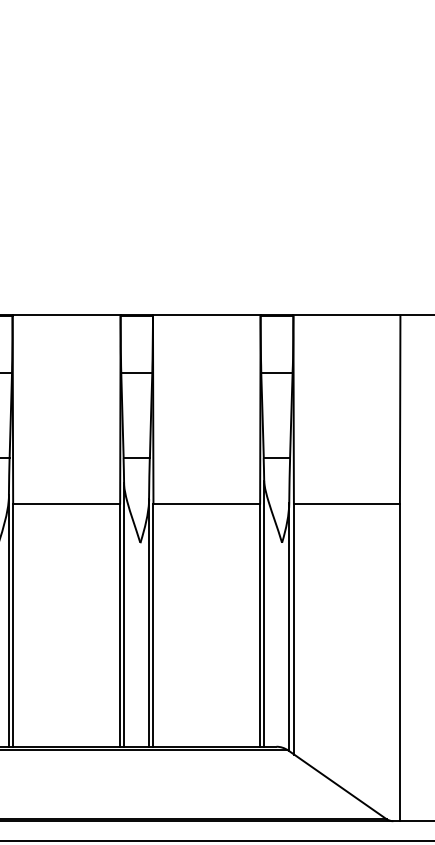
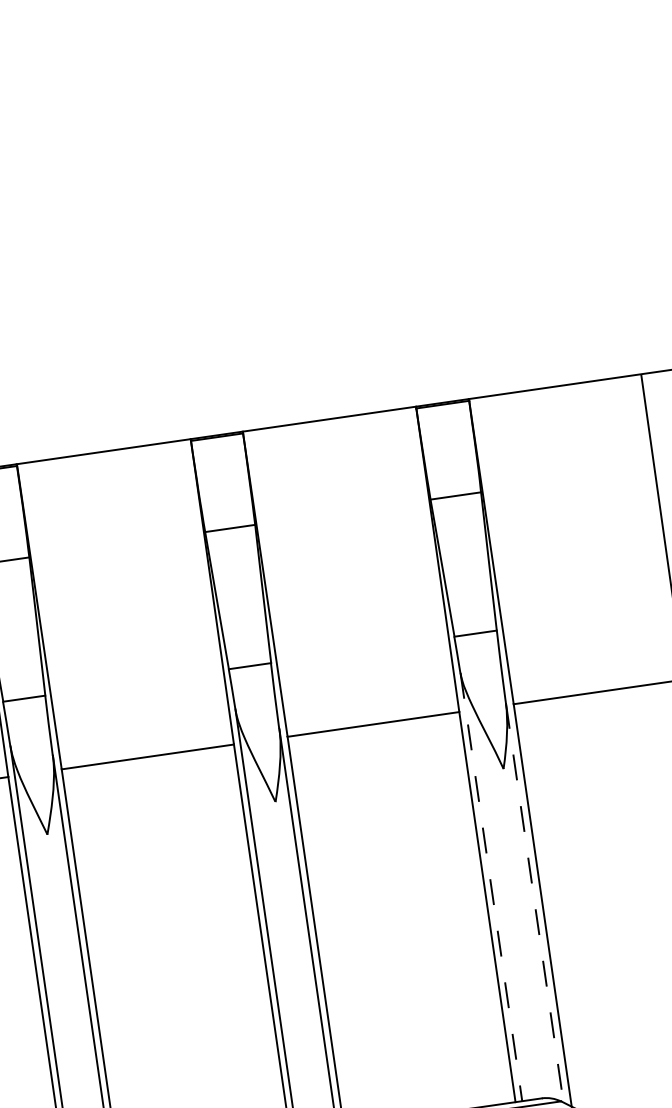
line: (264, 614) -> (491, 888), solid -> dashed
line: (289, 627) -> (535, 903), solid -> dashed

